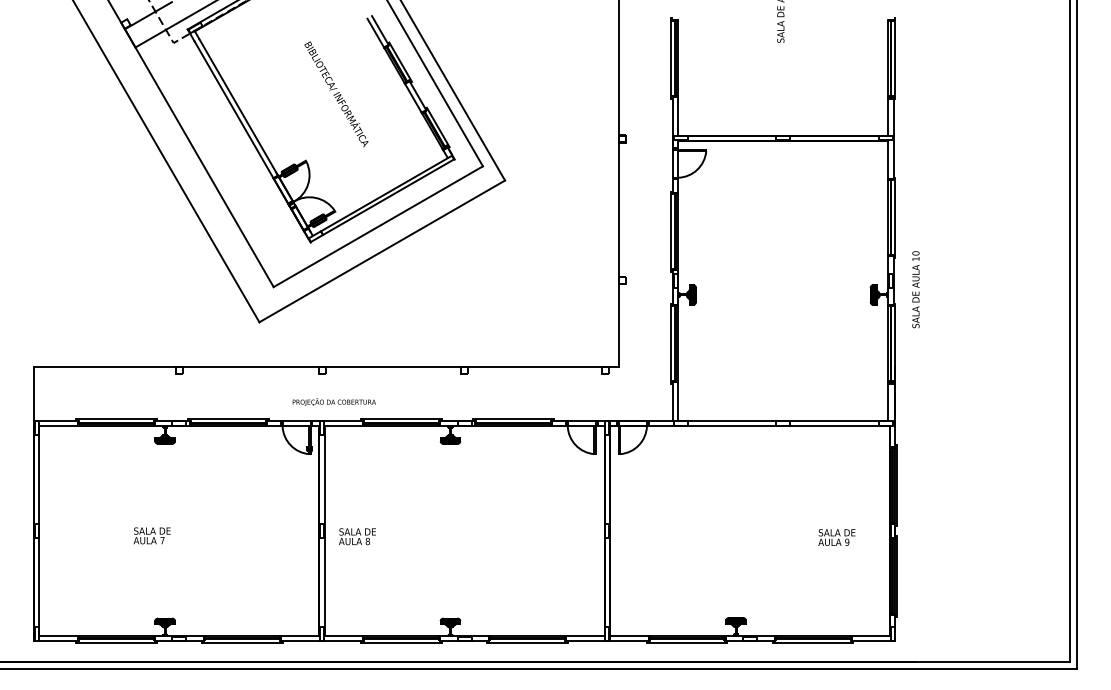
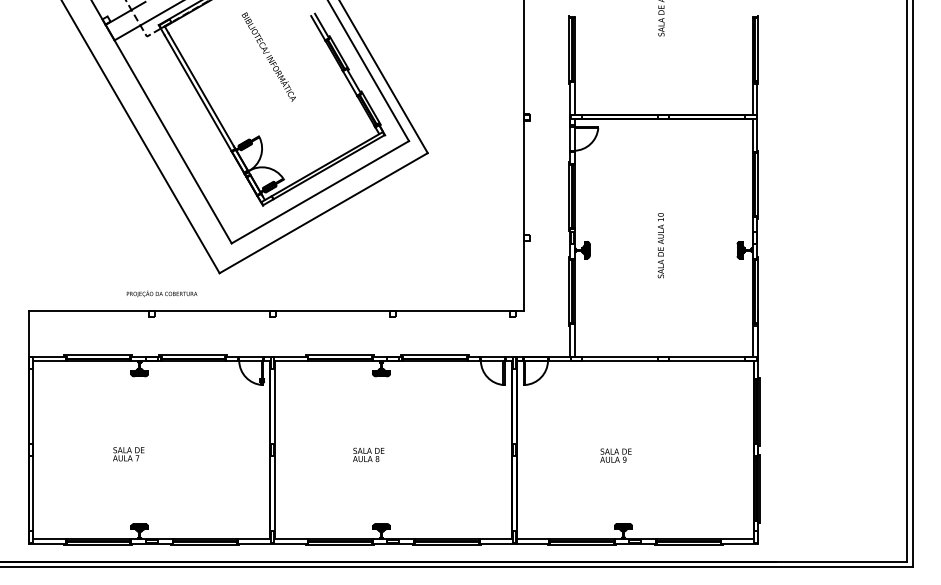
text: (336, 93) -> (268, 56), moved
text: (915, 289) -> (660, 245), moved
text: (333, 401) -> (161, 293), moved
text: (357, 536) -> (368, 454), moved
text: (836, 537) -> (615, 455), moved

